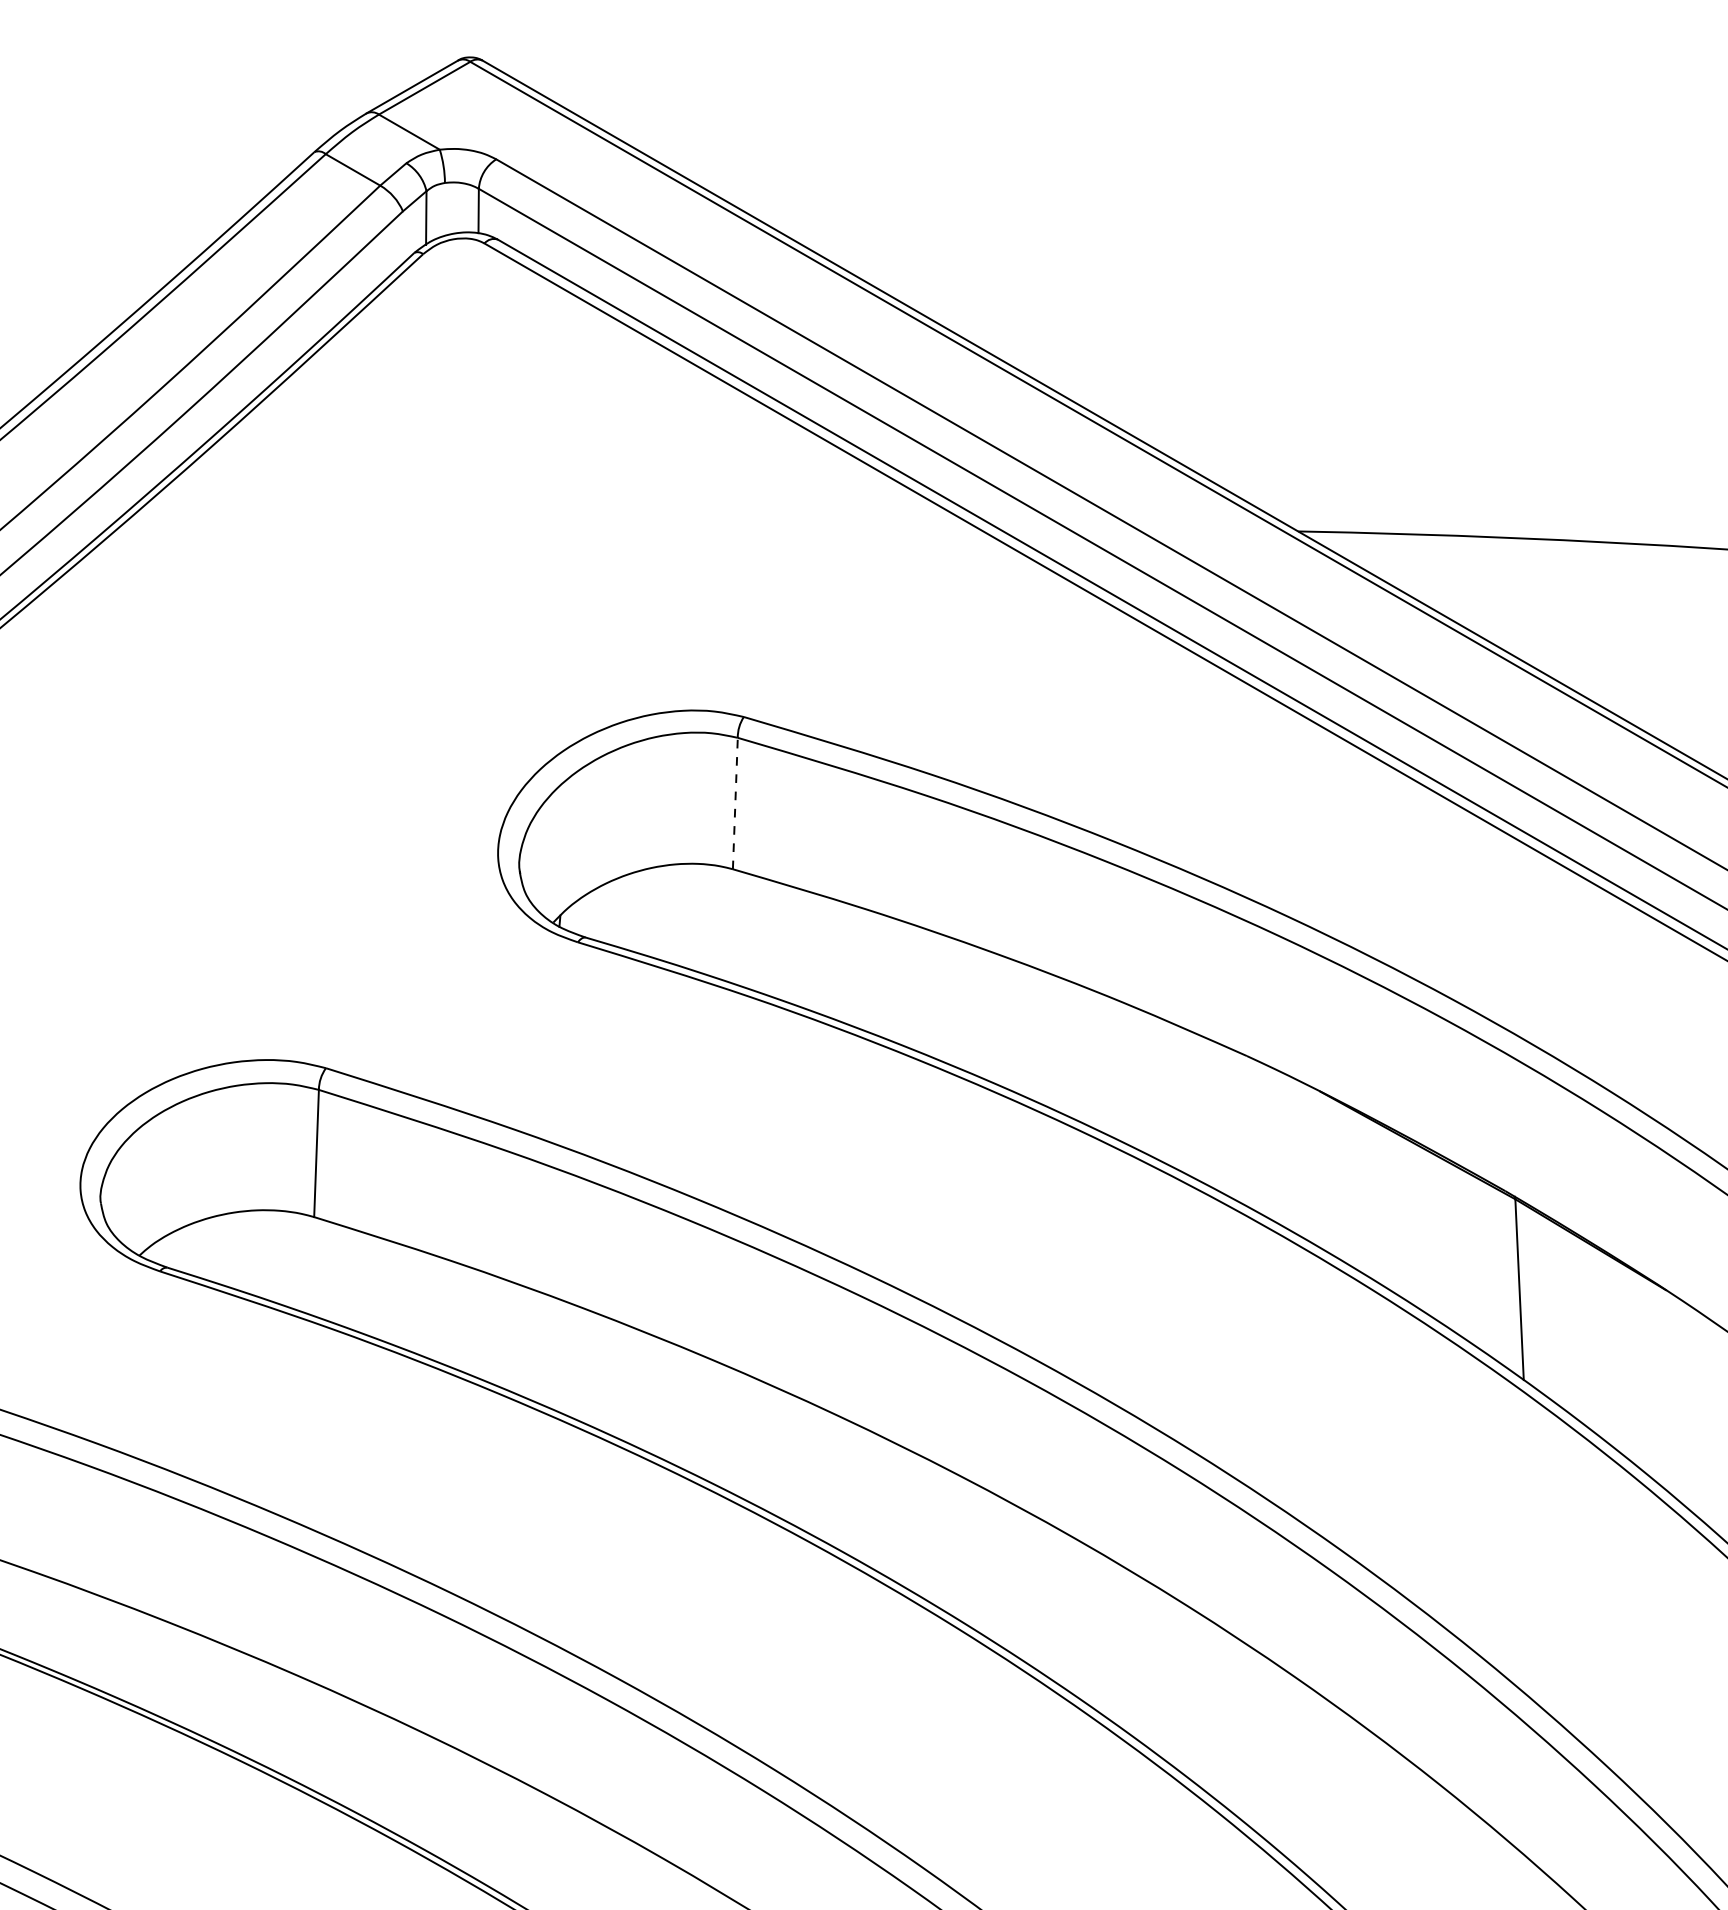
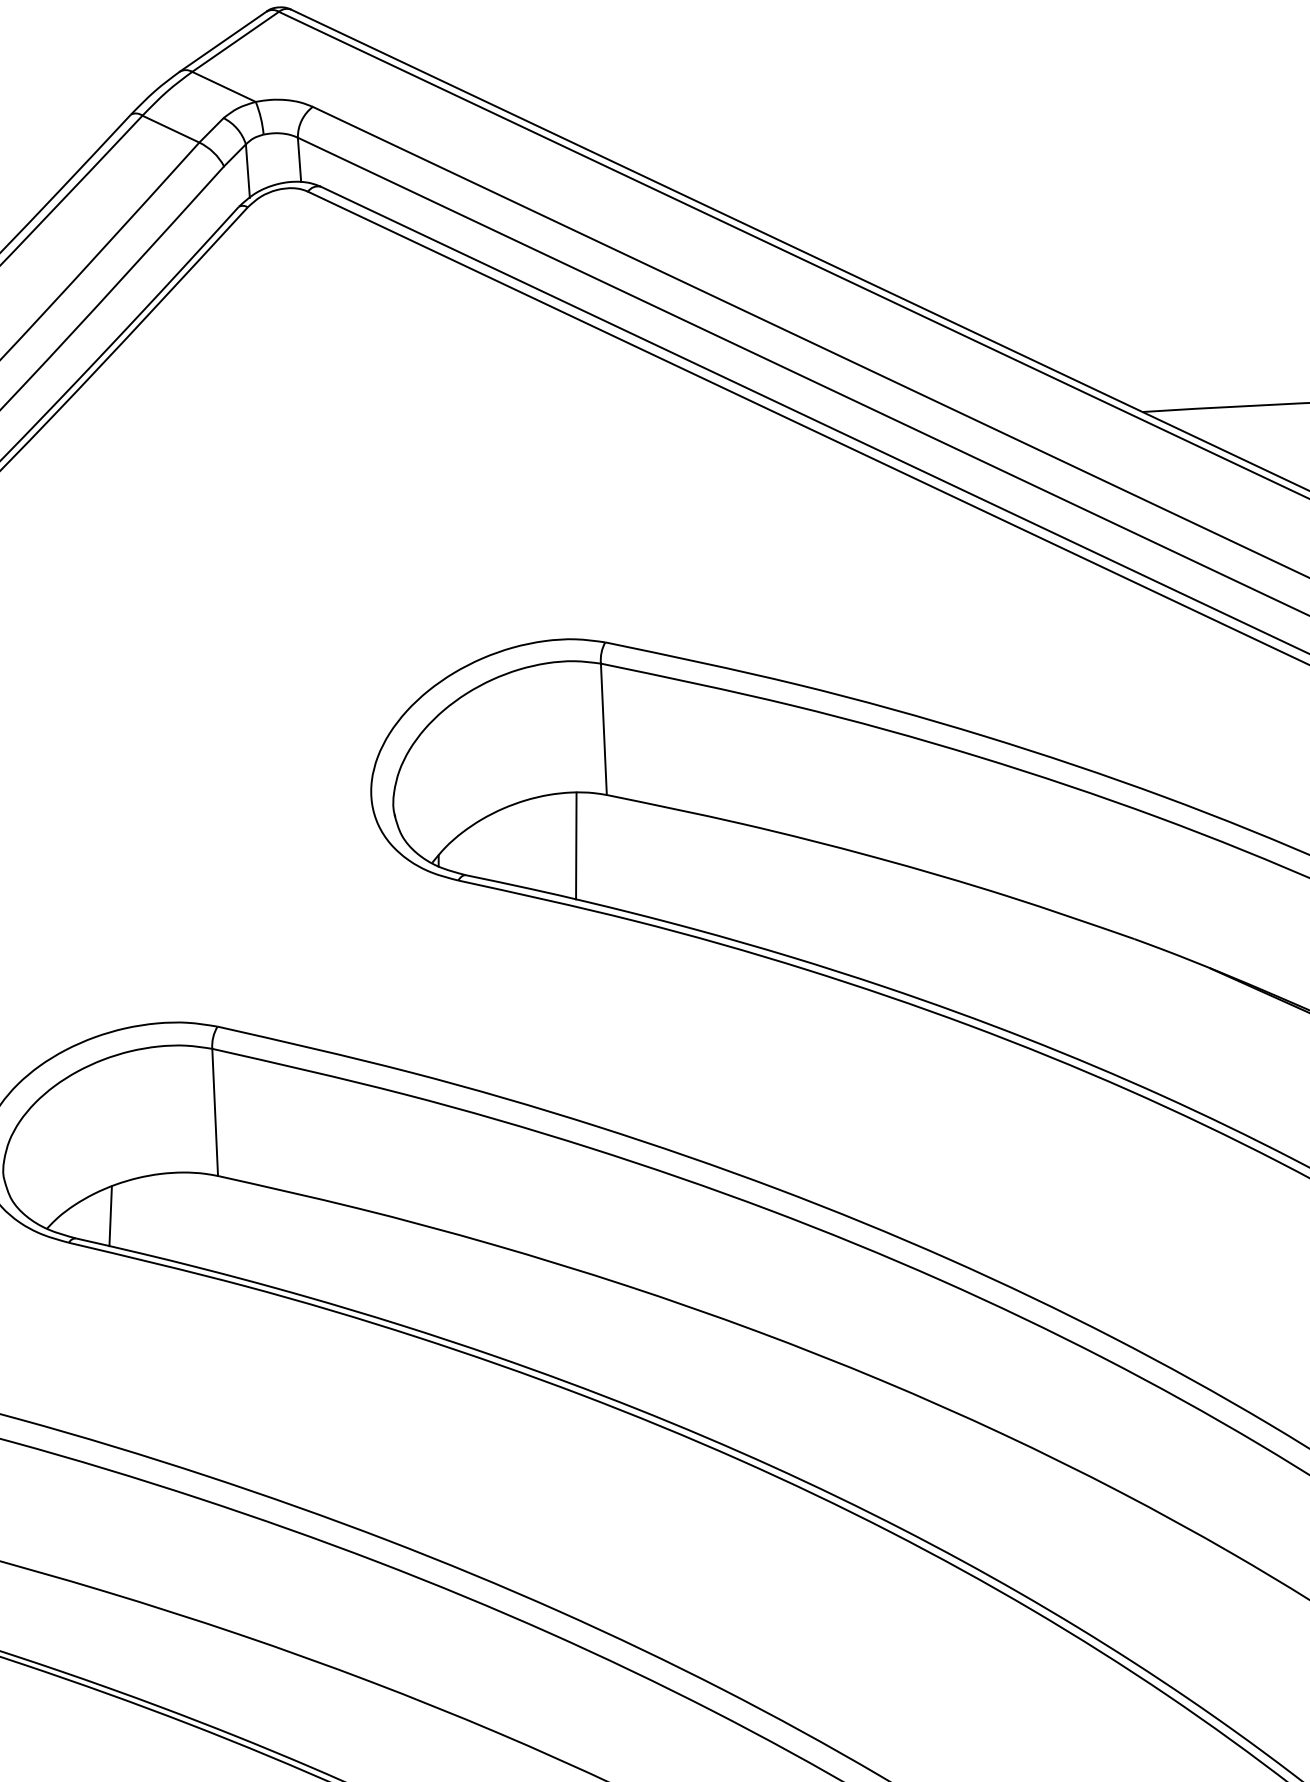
line: (735, 803) -> (604, 729), dashed -> solid
line: (697, 917) -> (575, 846), added
line: (203, 1248) -> (110, 1216), added

